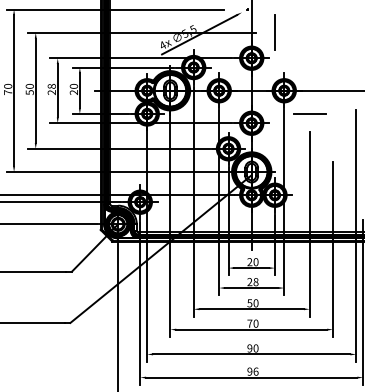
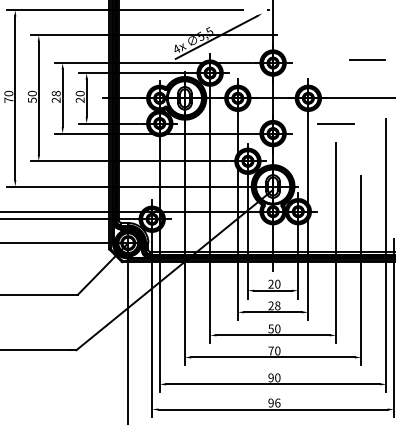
line: (274, 32) -> (297, 35), removed
line: (338, 54) -> (367, 59), added

